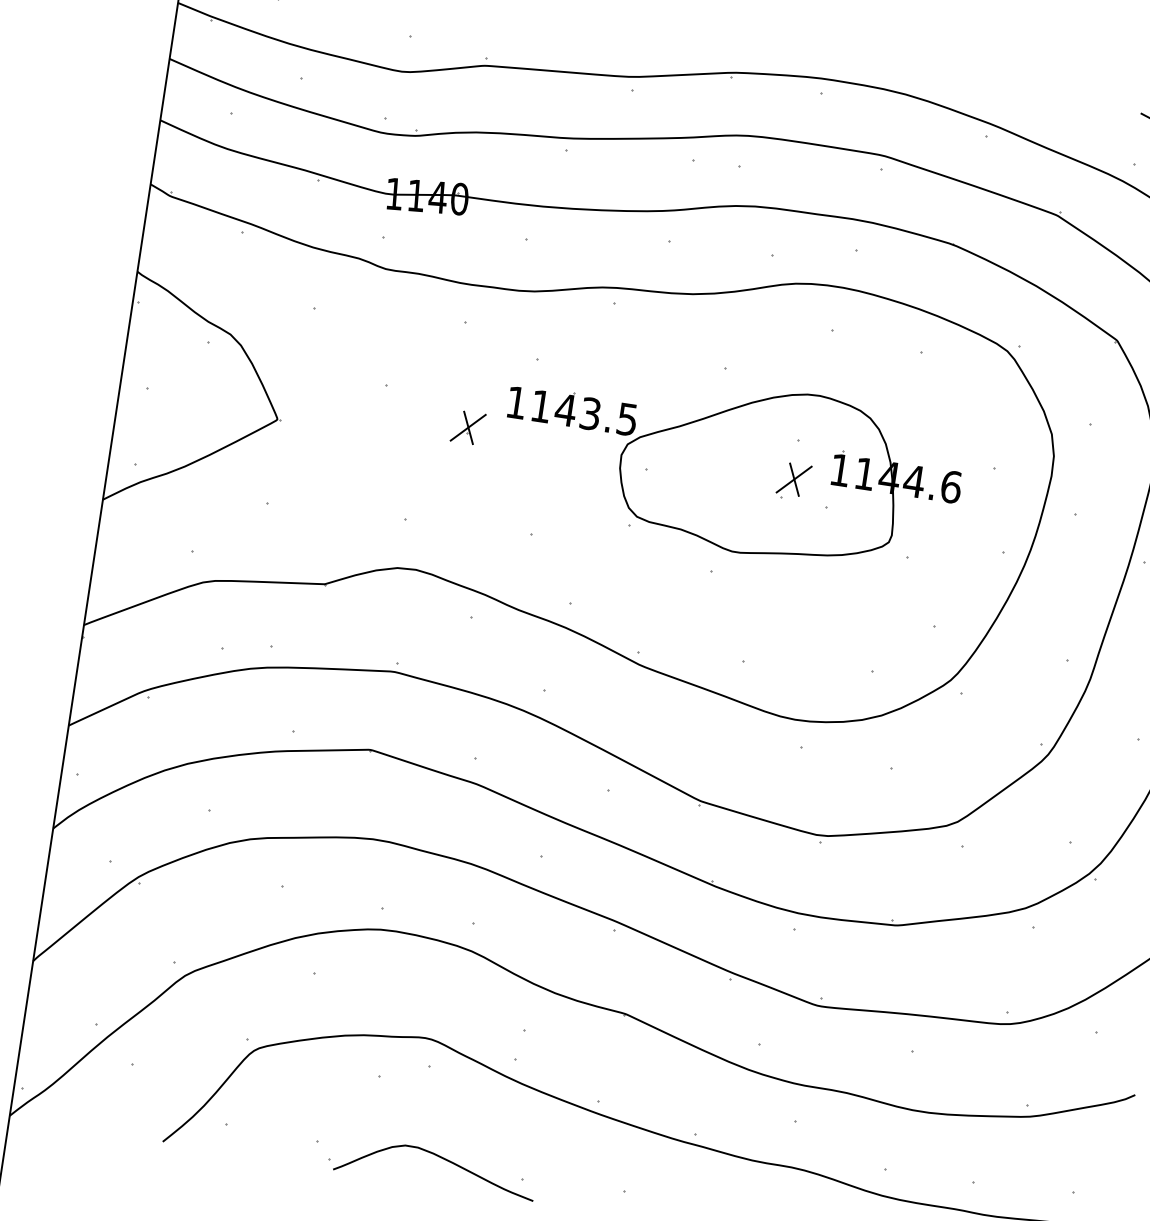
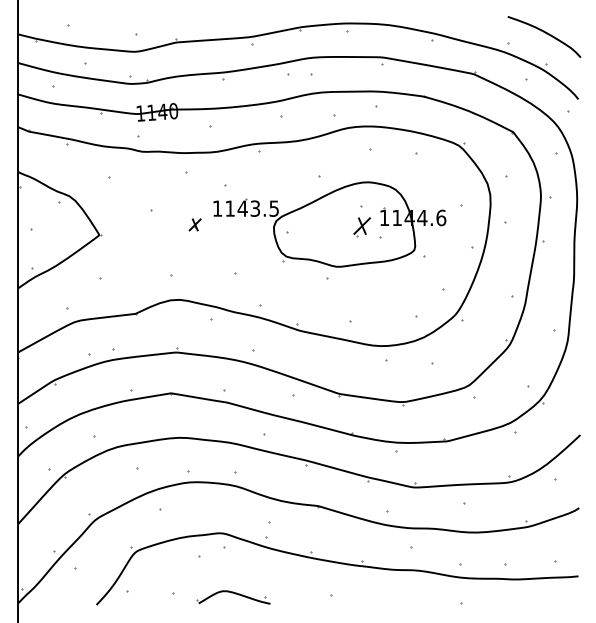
part: (466, 426) -> (194, 224), size x0.7
part: (432, 1167) -> (233, 597), size x0.7

